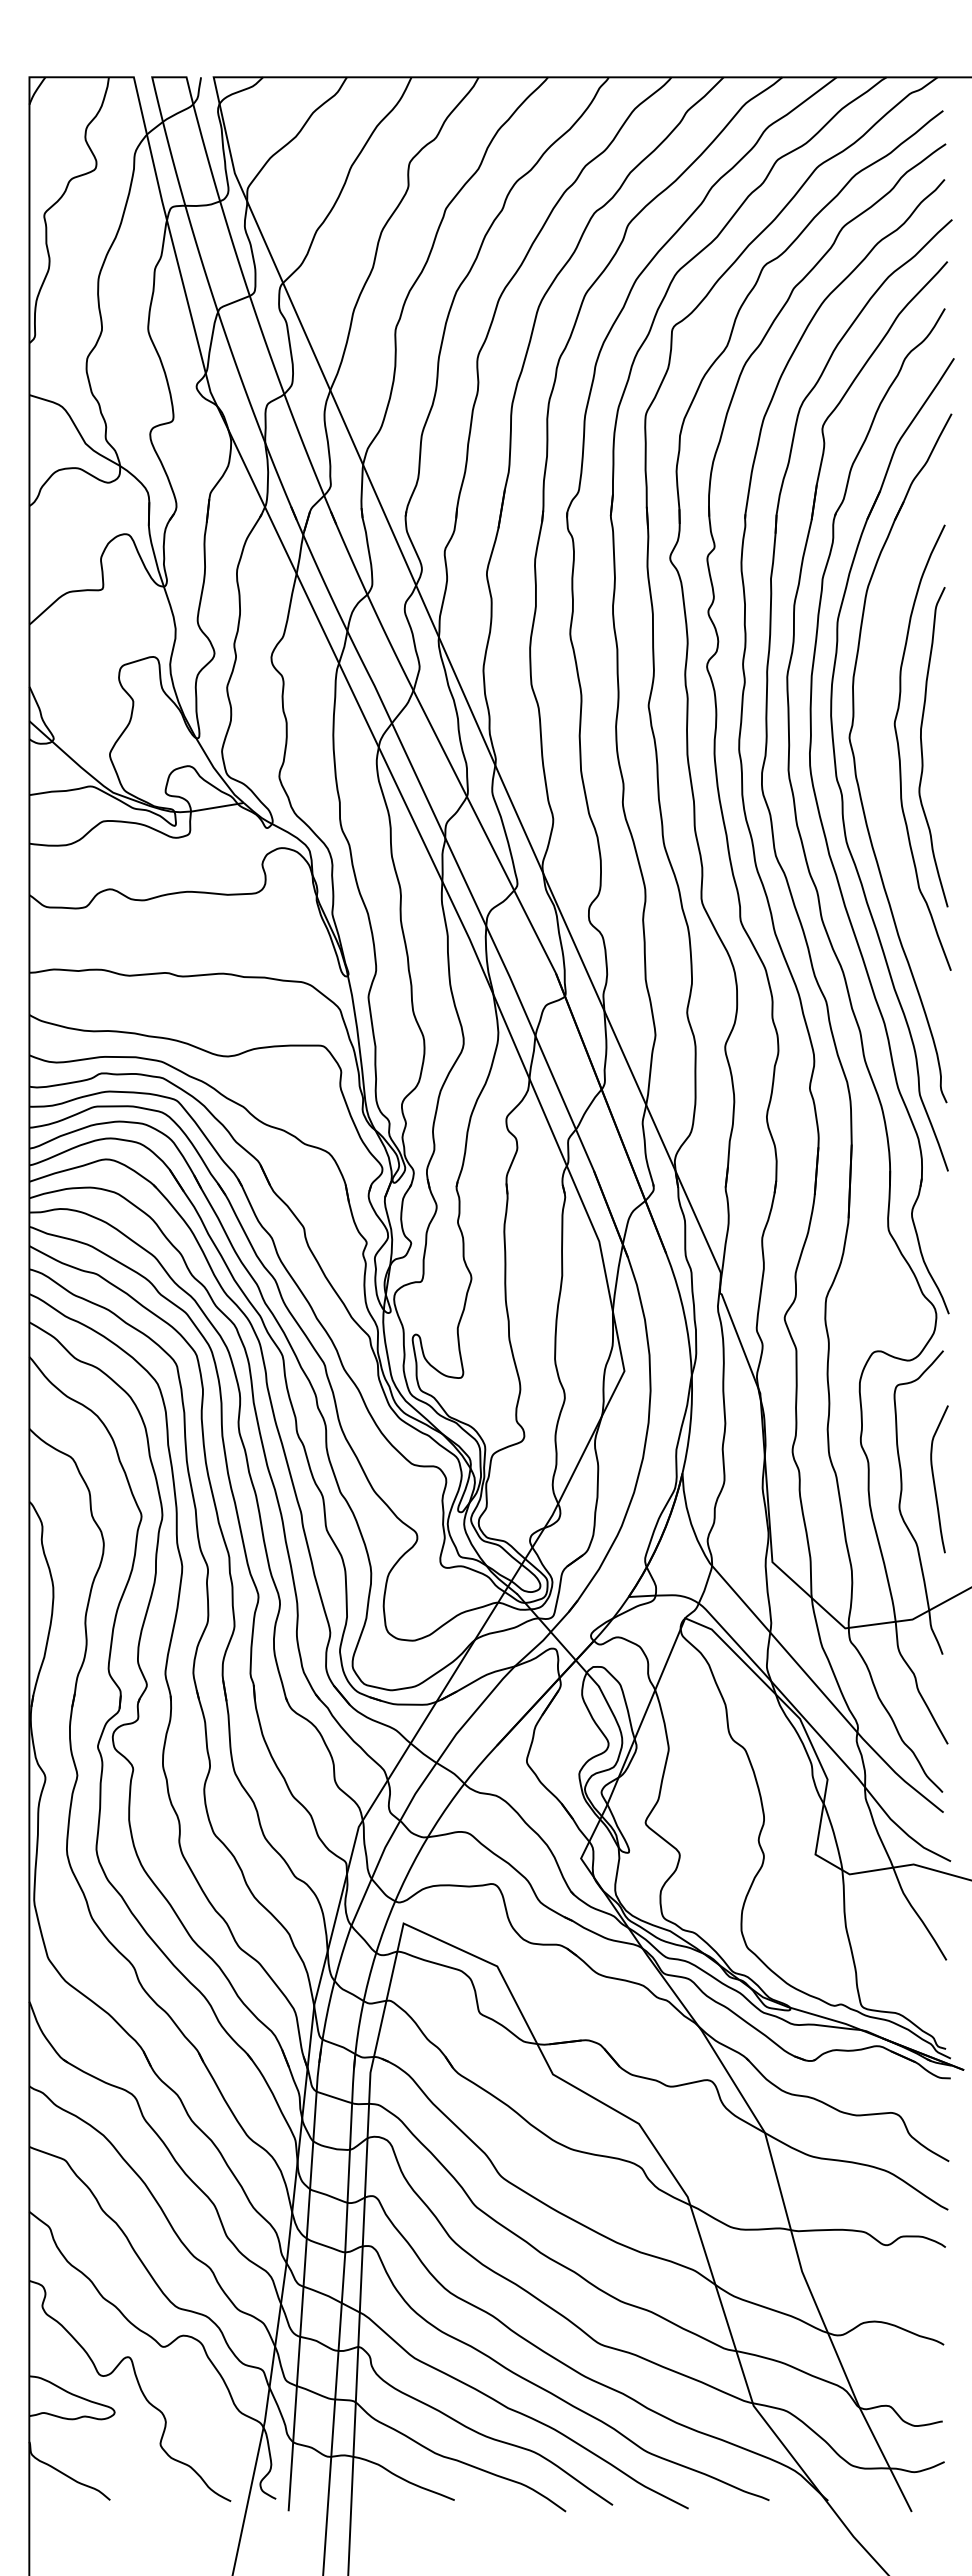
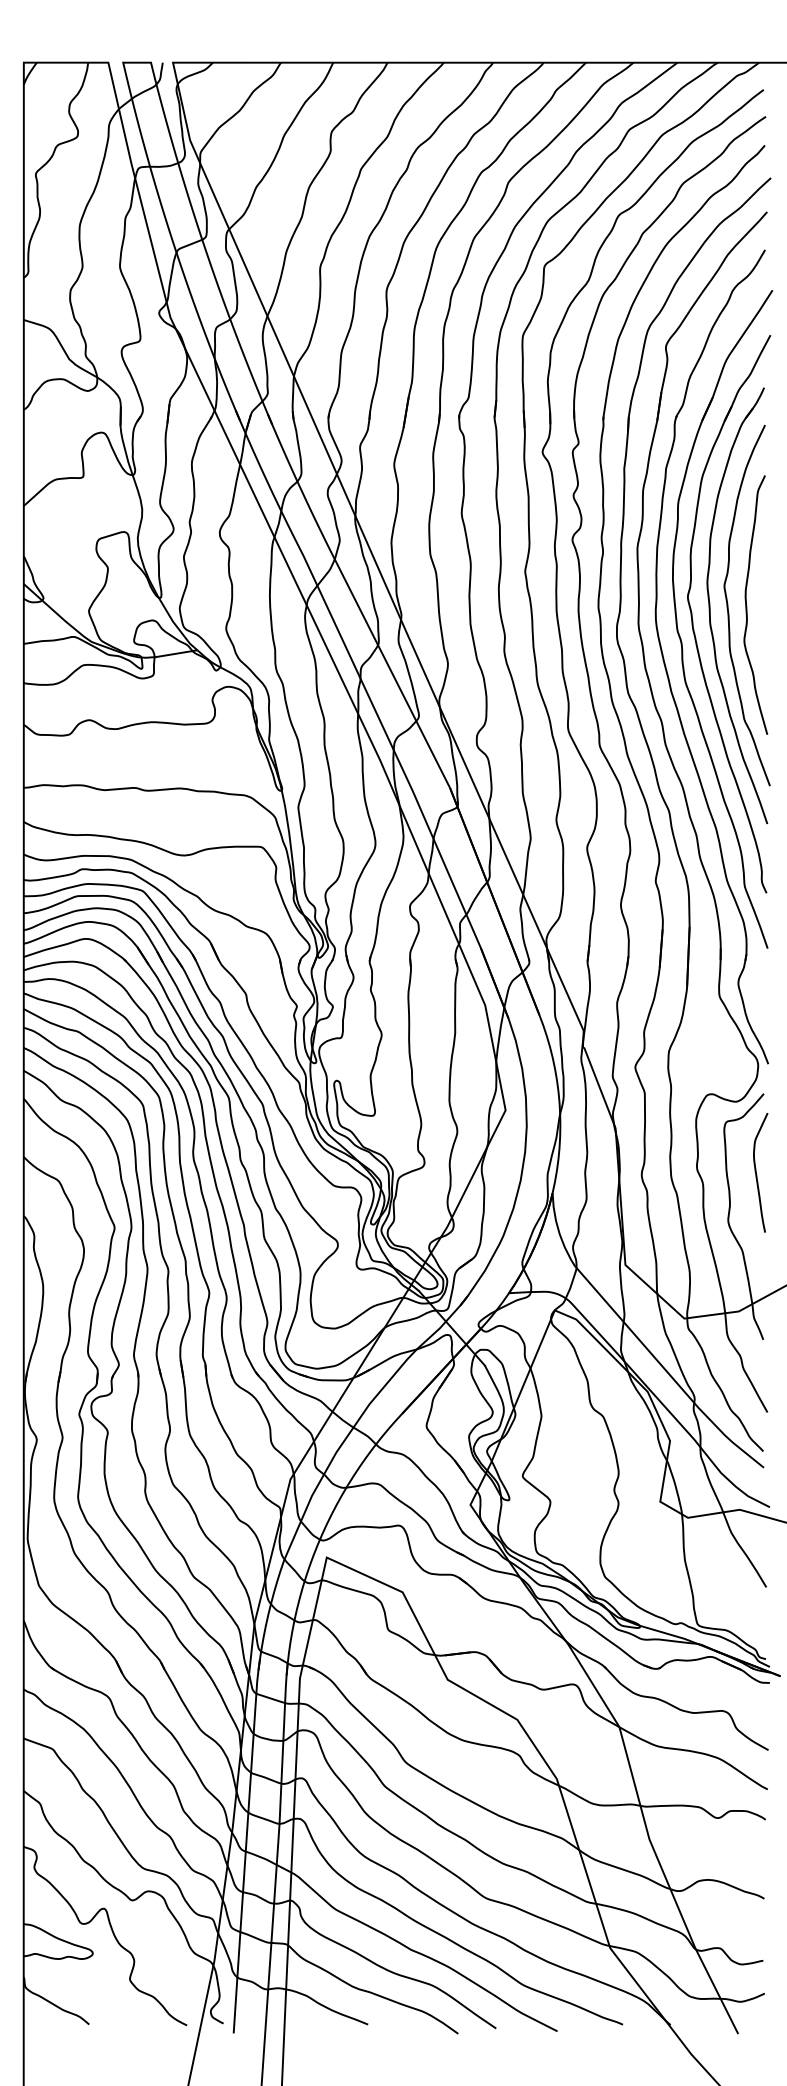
part: (877, 747) -> (710, 605), added
curve: (934, 1479) -> (756, 1172), moved

